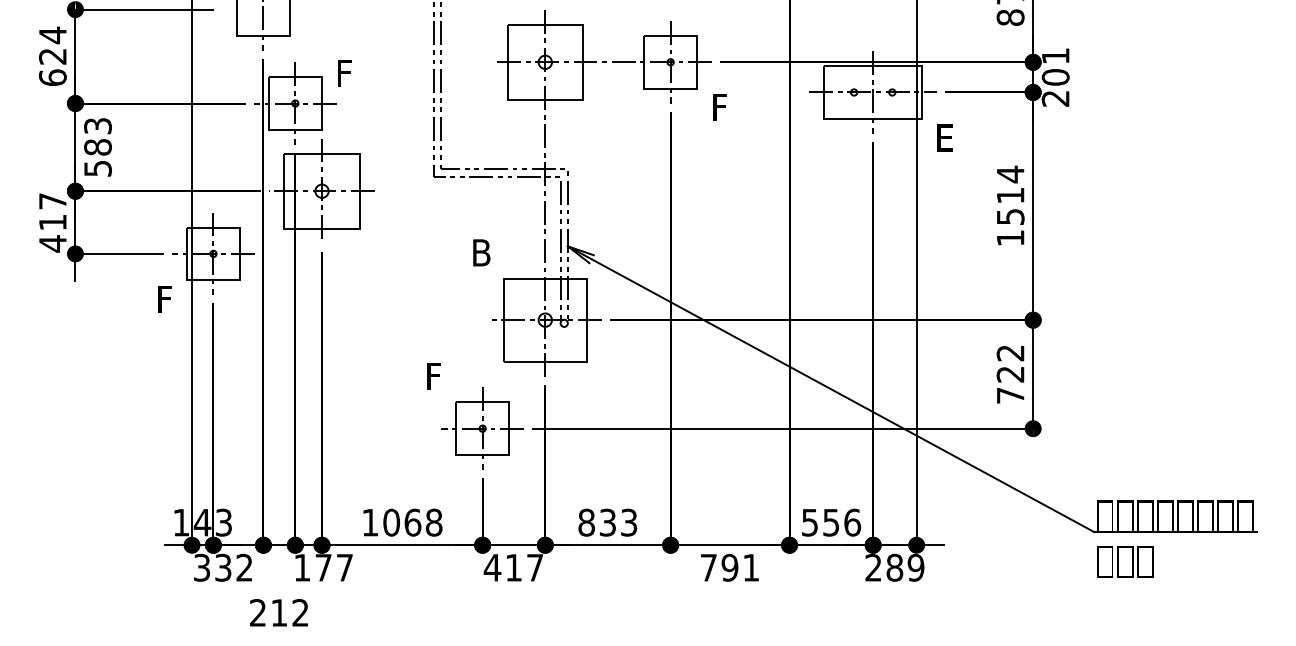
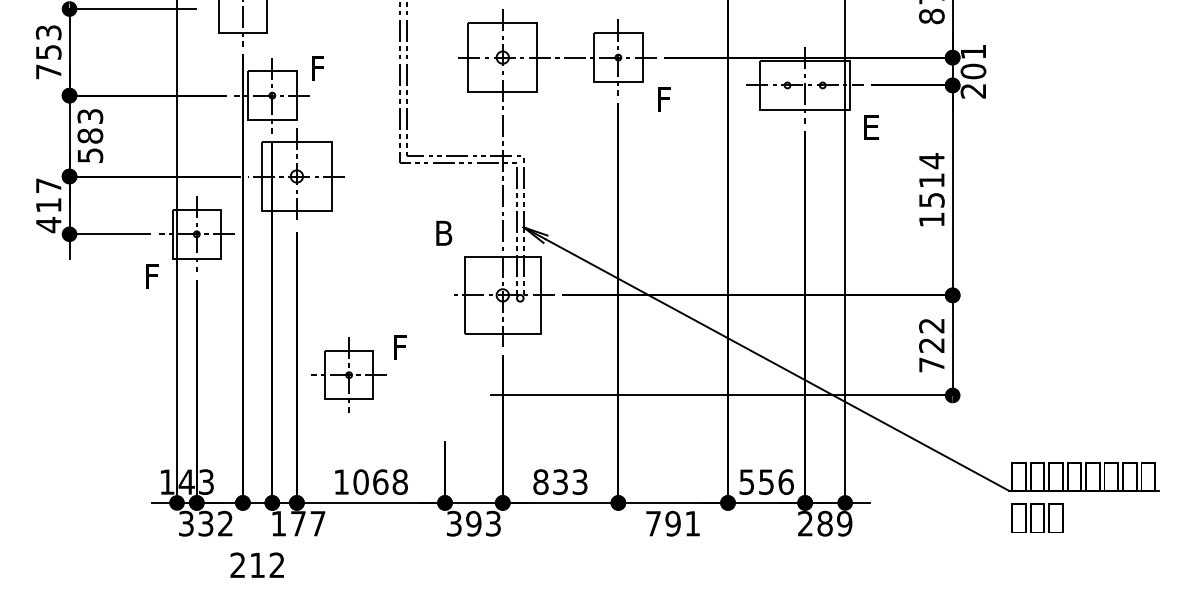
text: (52, 55) -> (48, 51), 624 -> 753
part: (482, 428) -> (348, 374), moved
text: (513, 567) -> (473, 523), 417 -> 393

